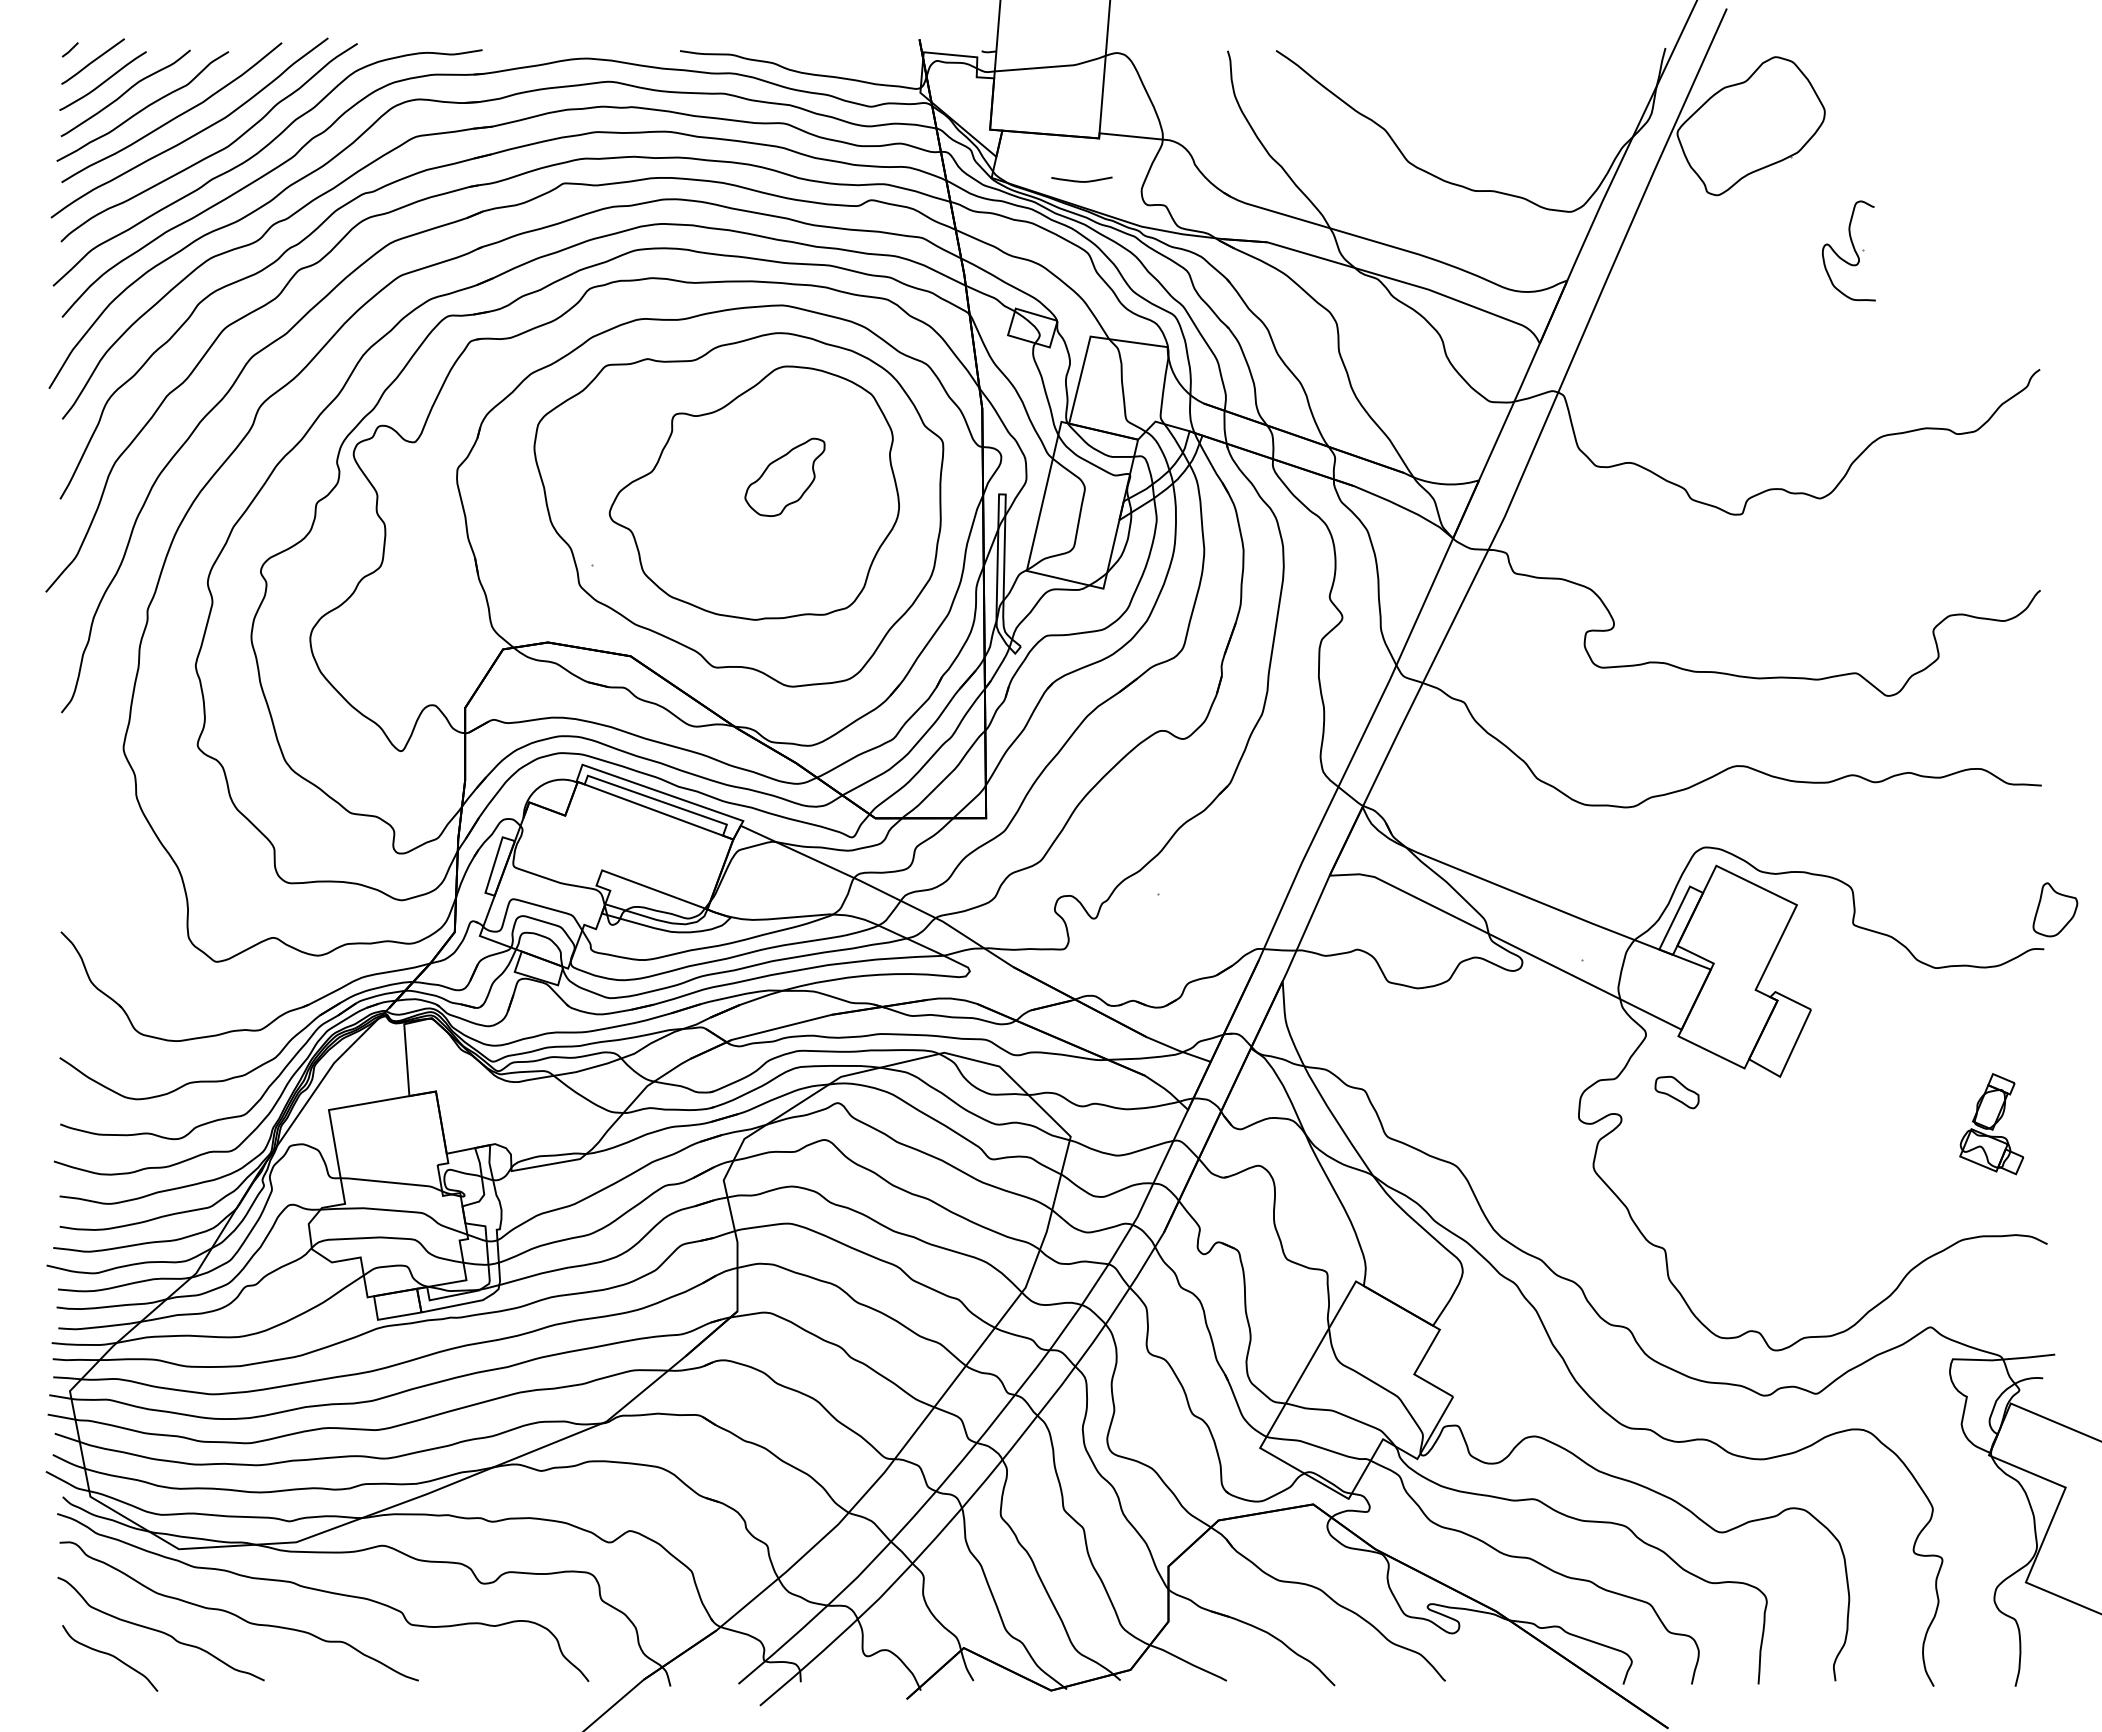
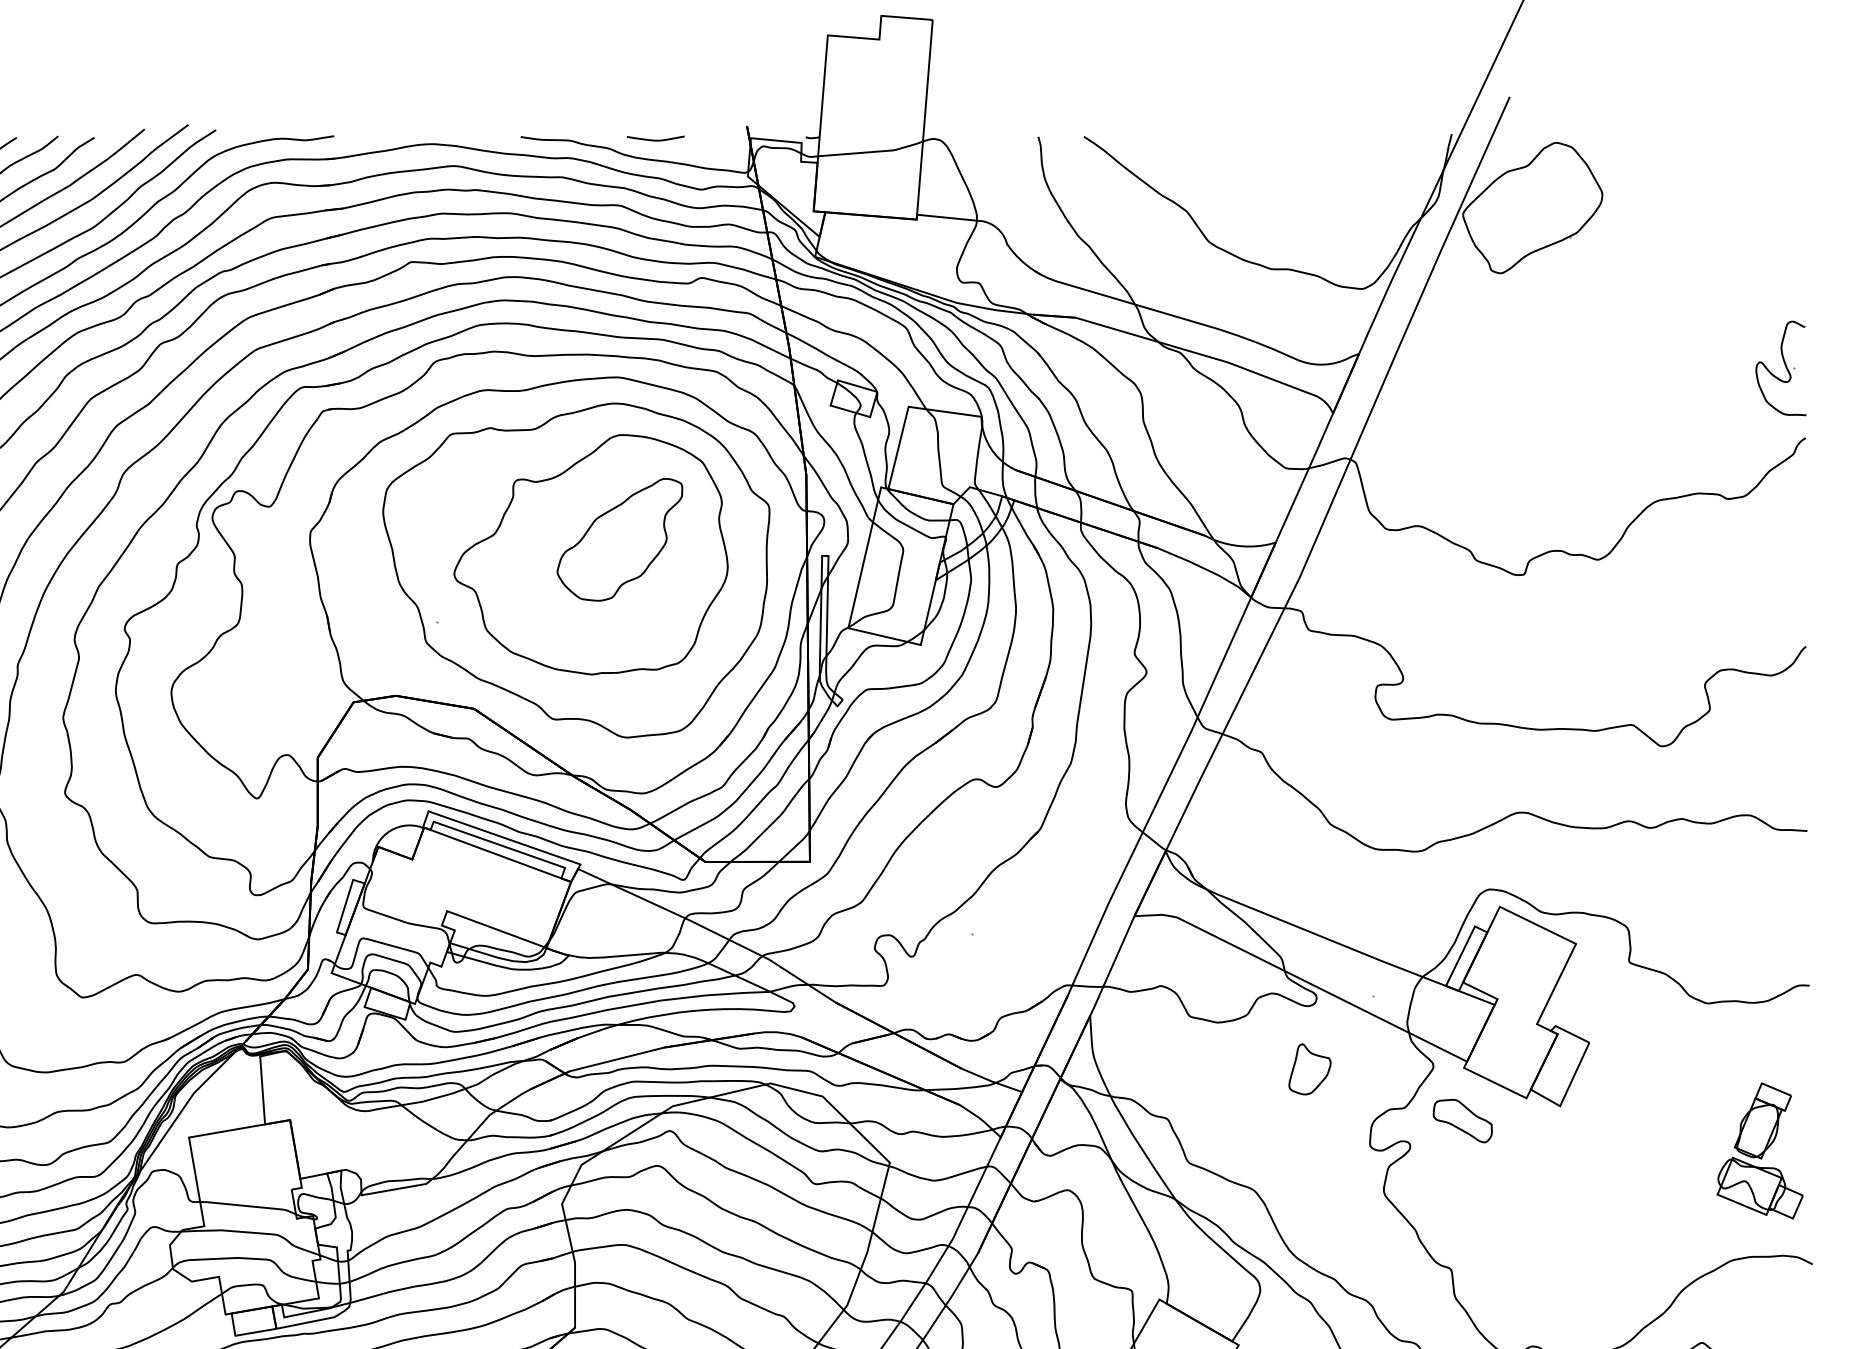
curve: (1080, 180) -> (654, 139), moved
part: (1848, 250) -> (1780, 367), moved
part: (784, 477) -> (619, 539), size x1.67
part: (2055, 909) -> (1310, 1069), moved
part: (1676, 1092) -> (1462, 1121), size x1.43
part: (1991, 1123) -> (1759, 1150), size x1.43

